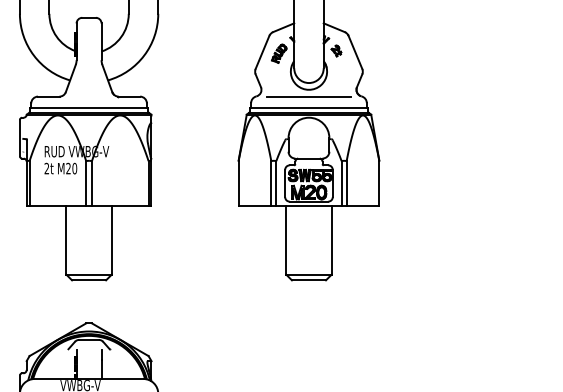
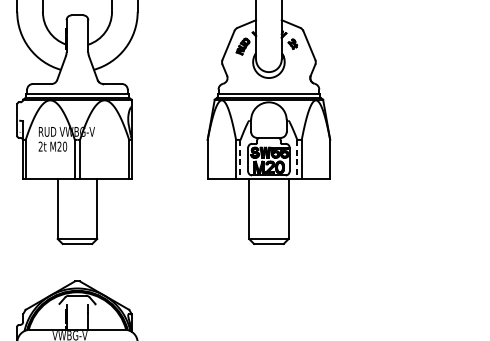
line: (308, 96) -> (268, 83), removed
line: (276, 183) -> (240, 159), solid -> dashed
line: (341, 183) -> (297, 159), solid -> dashed

